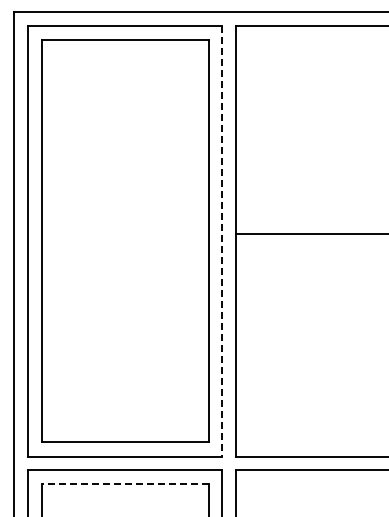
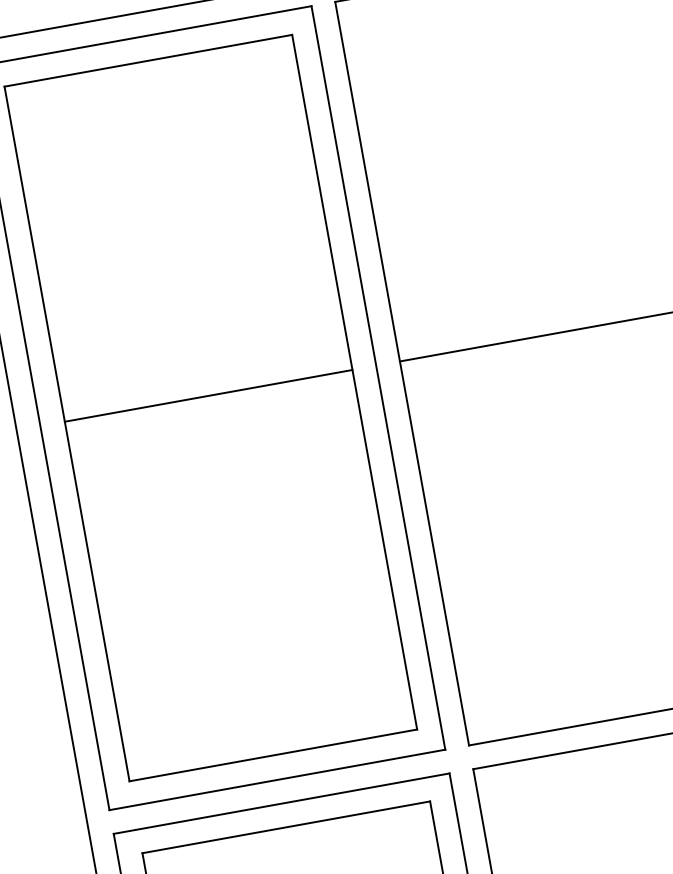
line: (124, 234) -> (207, 396), added
line: (222, 241) -> (378, 378), dashed -> solid
line: (124, 484) -> (285, 828), dashed -> solid

